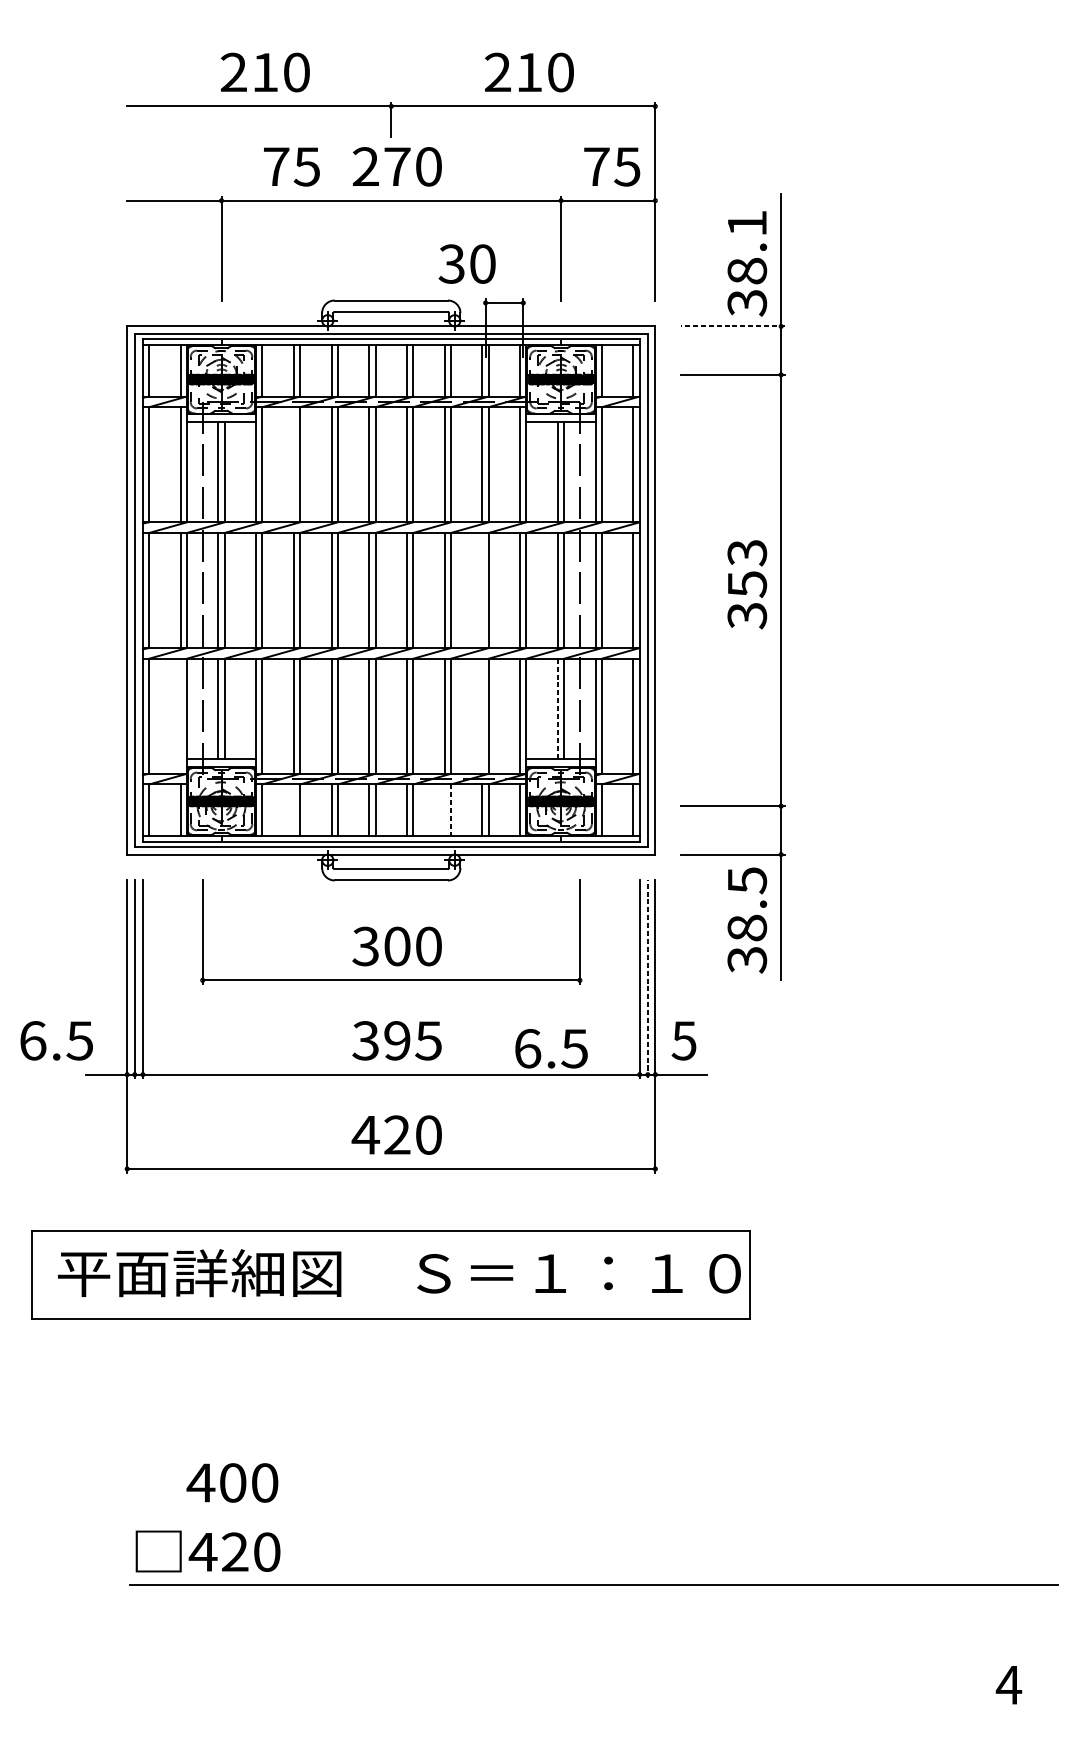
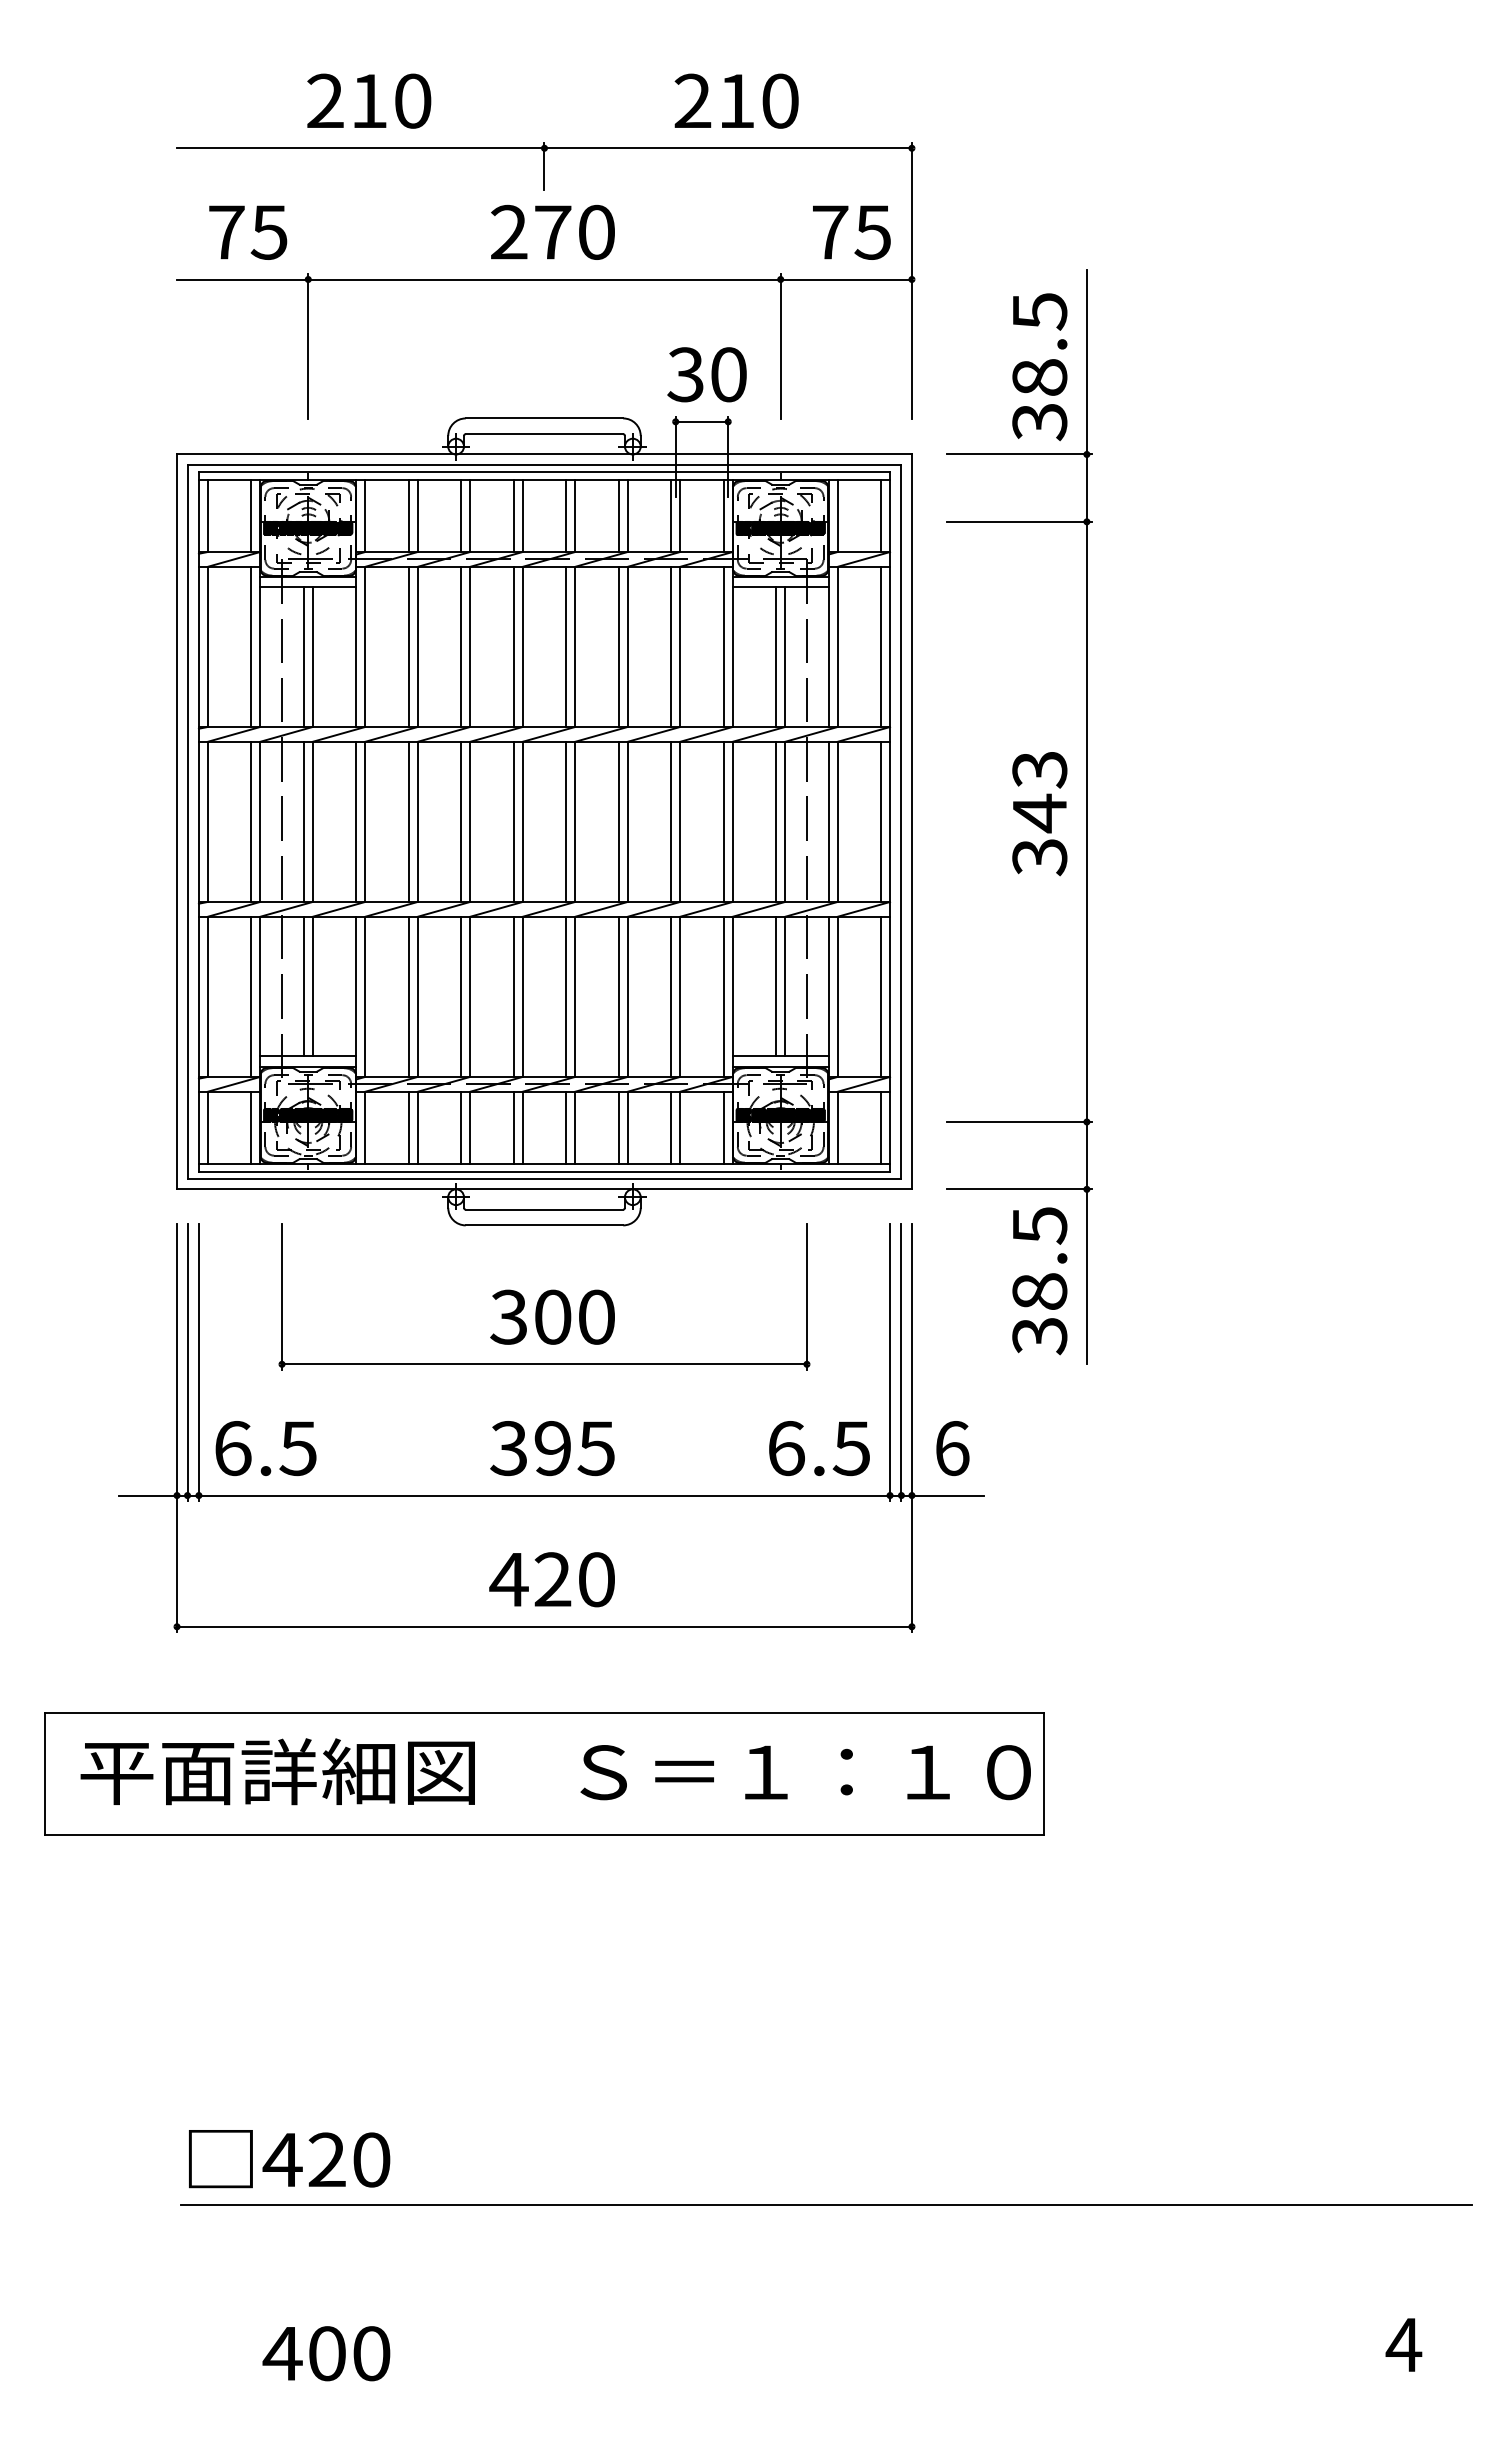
text: (292, 166) -> (248, 232), moved
text: (747, 223) -> (1040, 311), 38.1 -> 38.5
text: (466, 263) -> (706, 374), moved
line: (732, 326) -> (1019, 454), dashed -> solid
line: (293, 464) -> (408, 646), added
text: (747, 584) -> (1040, 813), 353 -> 343
line: (482, 590) -> (671, 821), added
line: (558, 708) -> (776, 986), dashed -> solid
line: (180, 715) -> (251, 996), added
line: (482, 715) -> (671, 996), added
line: (293, 810) -> (408, 1127), added
line: (444, 810) -> (618, 1127), added
line: (450, 810) -> (627, 1128), dashed -> solid
line: (647, 979) -> (901, 1362), dashed -> solid
text: (56, 1040) -> (265, 1448), moved
text: (683, 1040) -> (951, 1448), 5 -> 6
text: (551, 1048) -> (819, 1448), moved
text: (232, 1482) -> (326, 2353), moved

